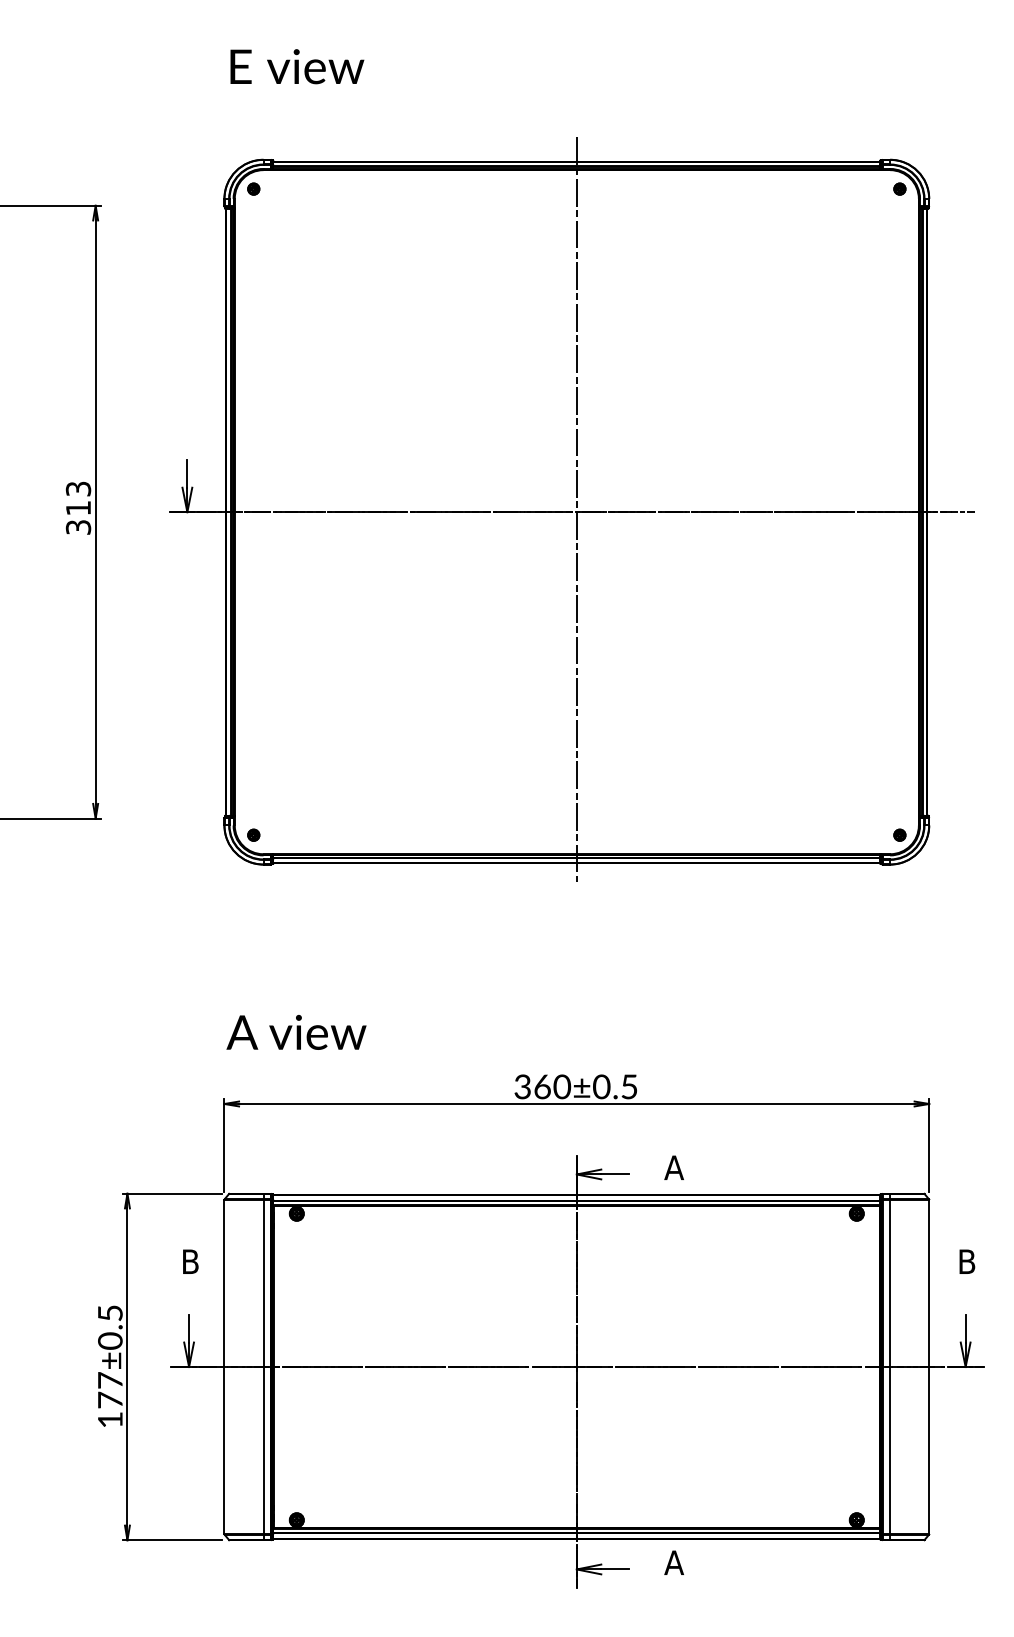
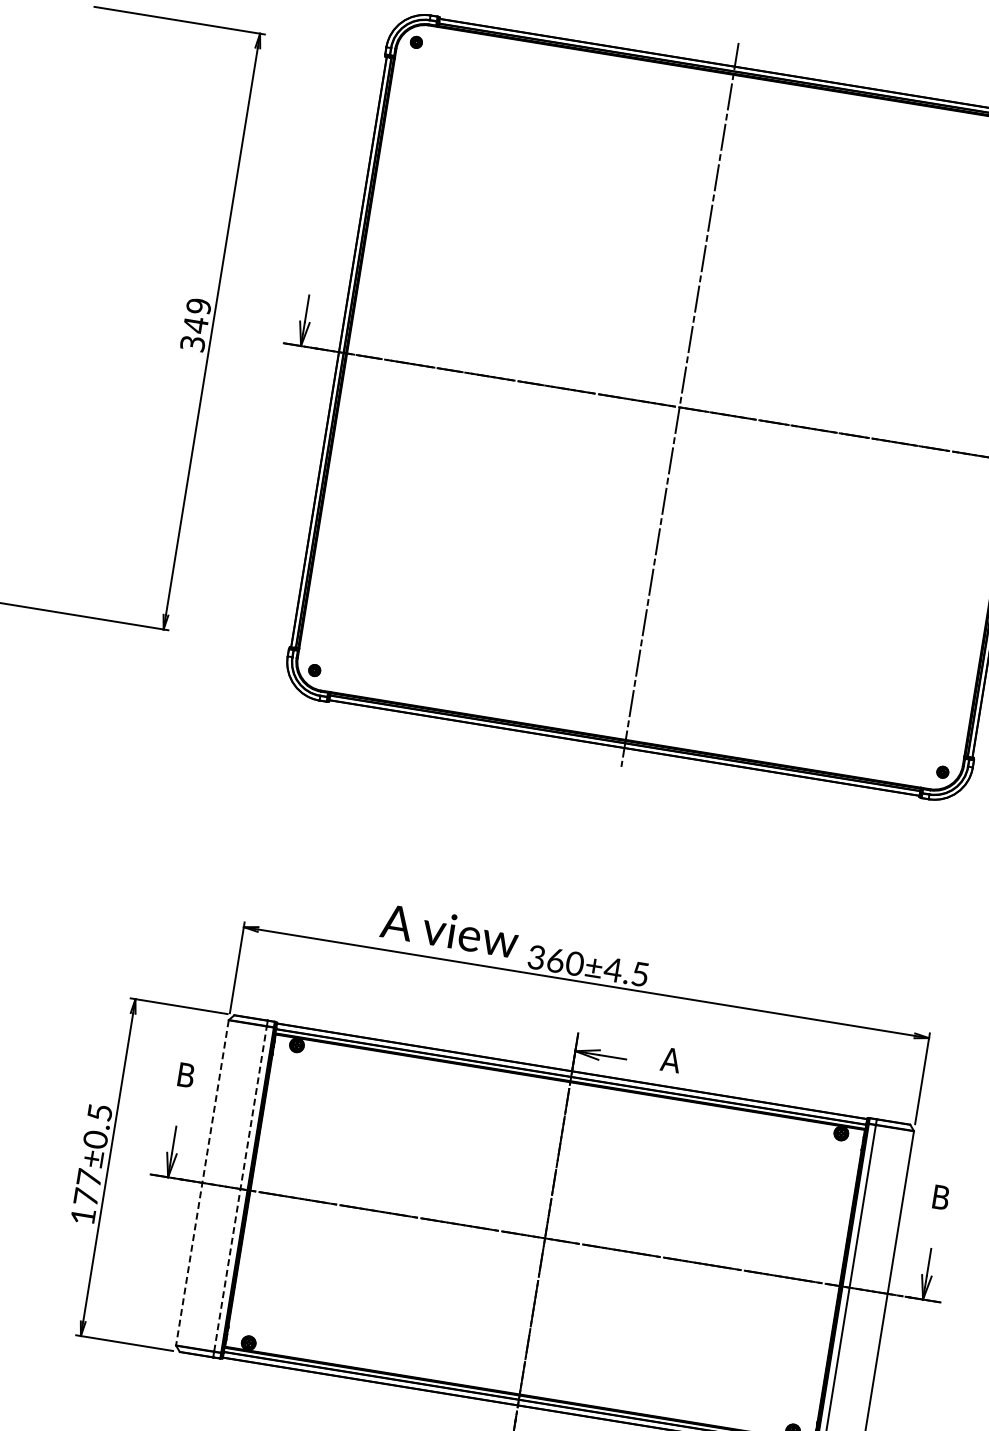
text: (78, 498) -> (197, 315), 313 -> 349
text: (296, 1032) -> (449, 931), moved
text: (601, 1086) -> (613, 969), 360±0.5 -> 360±4.5
line: (263, 1366) -> (240, 1188), solid -> dashed
line: (224, 1367) -> (202, 1183), solid -> dashed

